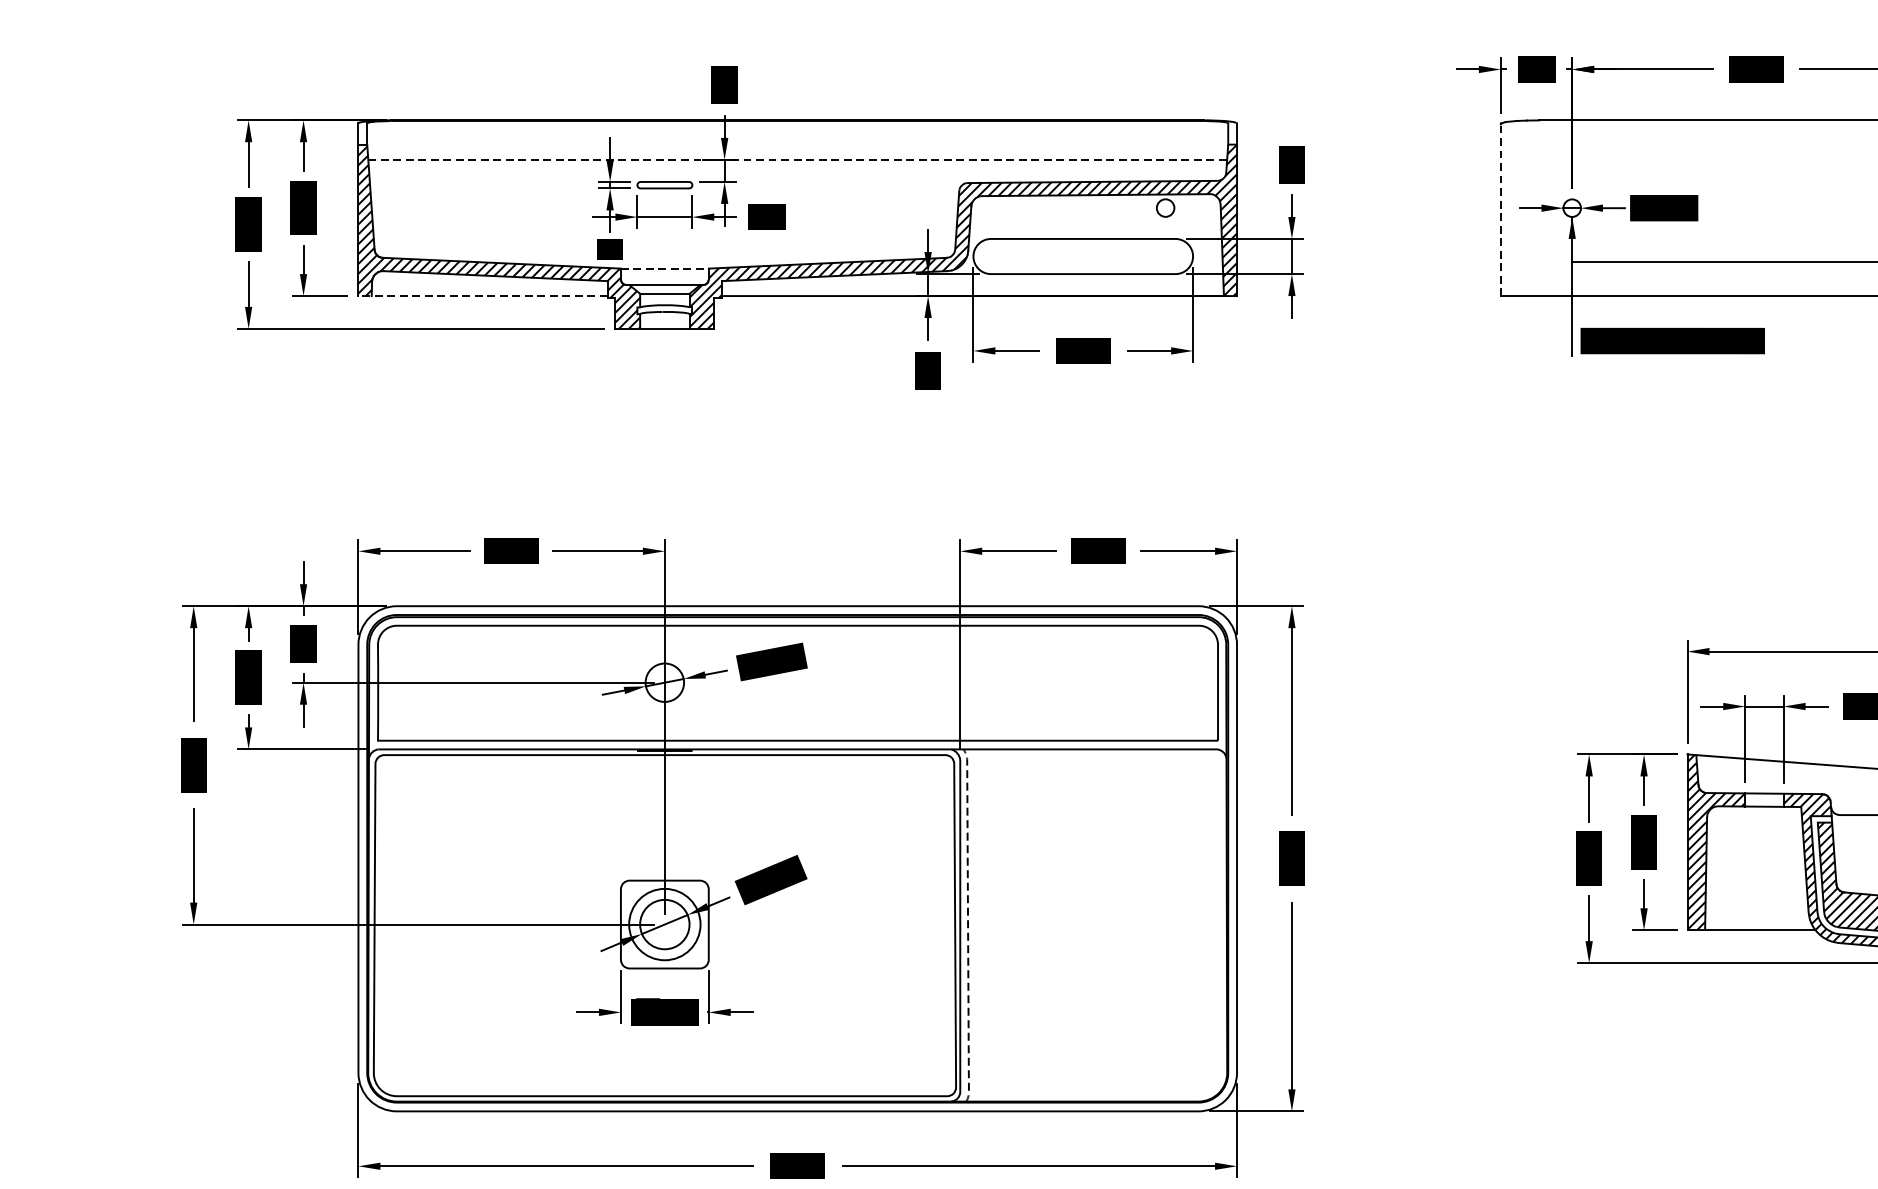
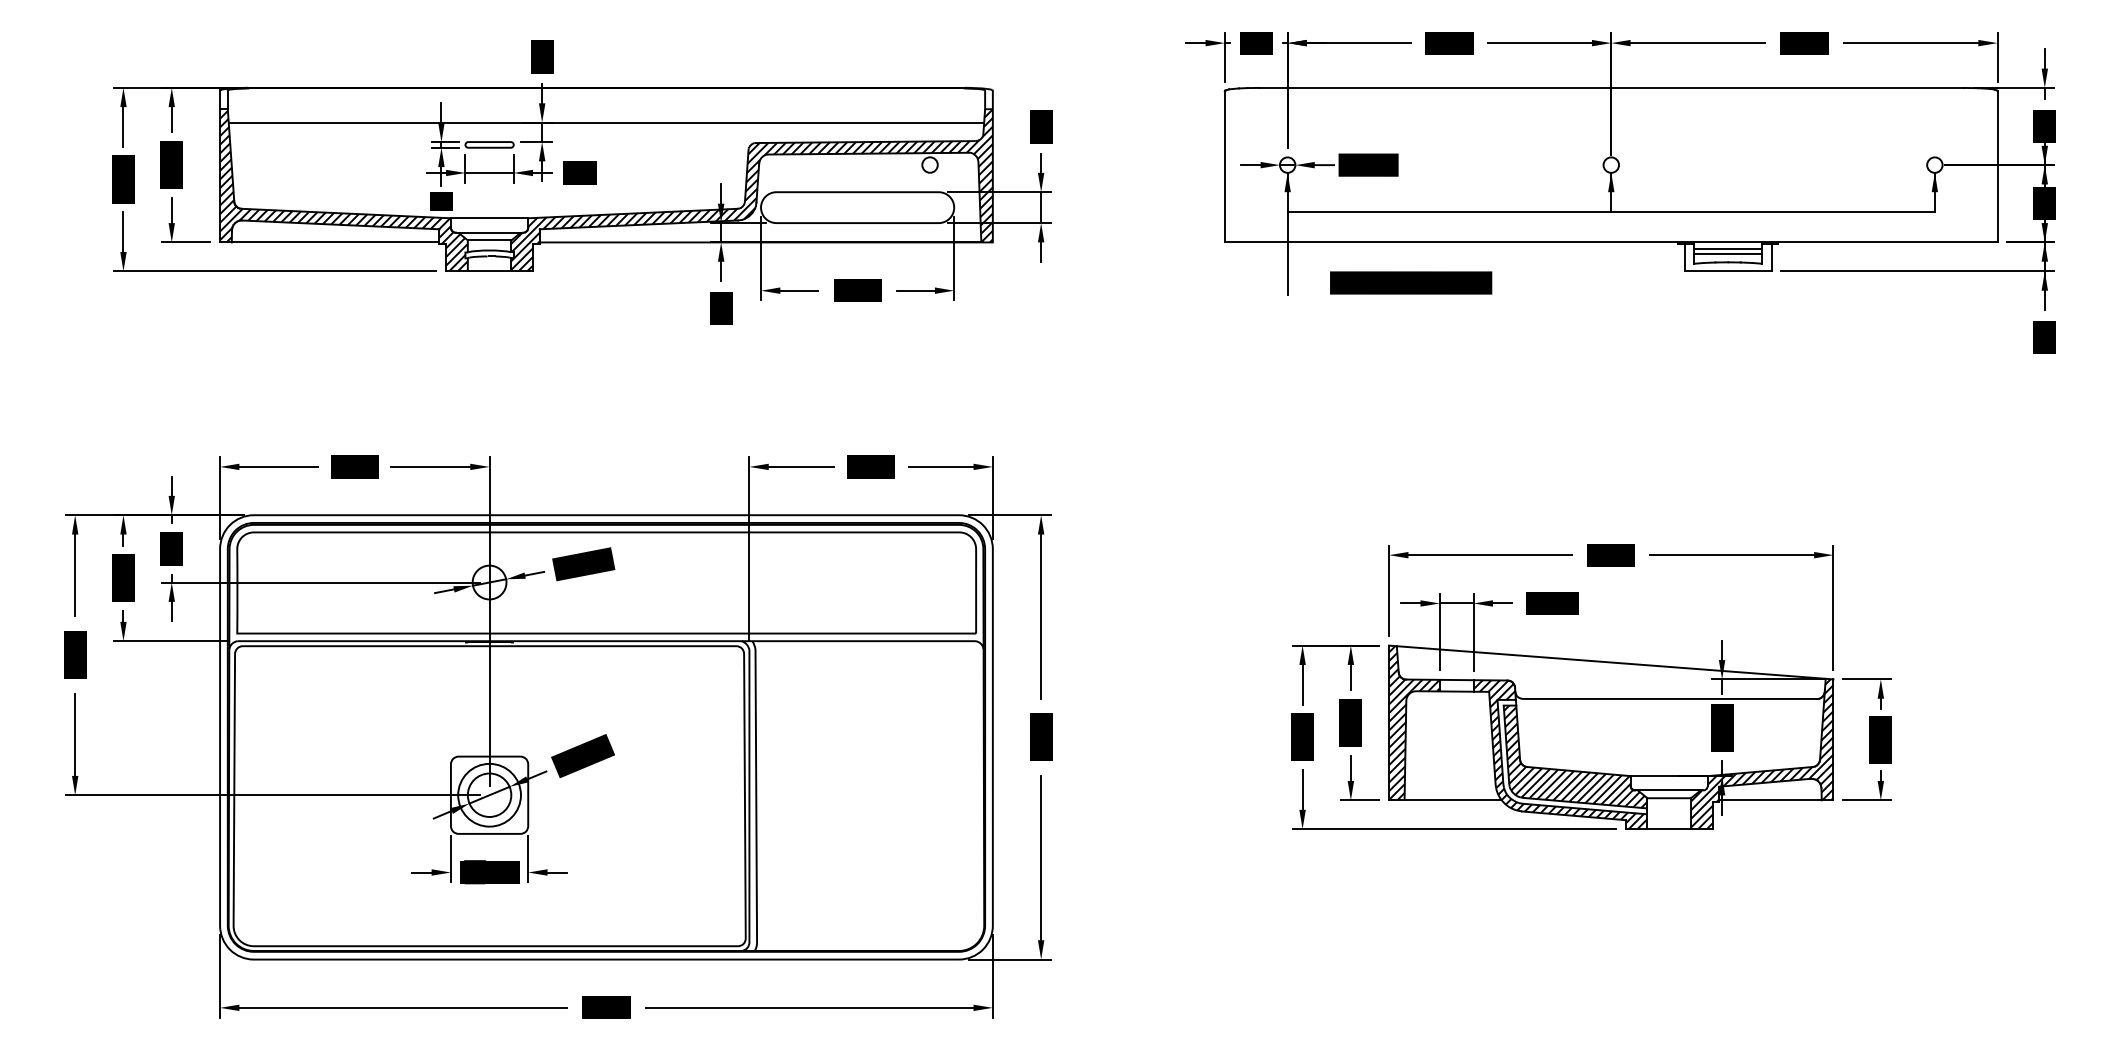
line: (797, 159) -> (606, 122), dashed -> solid
line: (1500, 209) -> (1224, 166), dashed -> solid
line: (664, 268) -> (489, 218), dashed -> solid
line: (482, 296) -> (329, 242), dashed -> solid
text: (1673, 340) -> (1411, 282), moved
line: (968, 924) -> (756, 795), dashed -> solid

